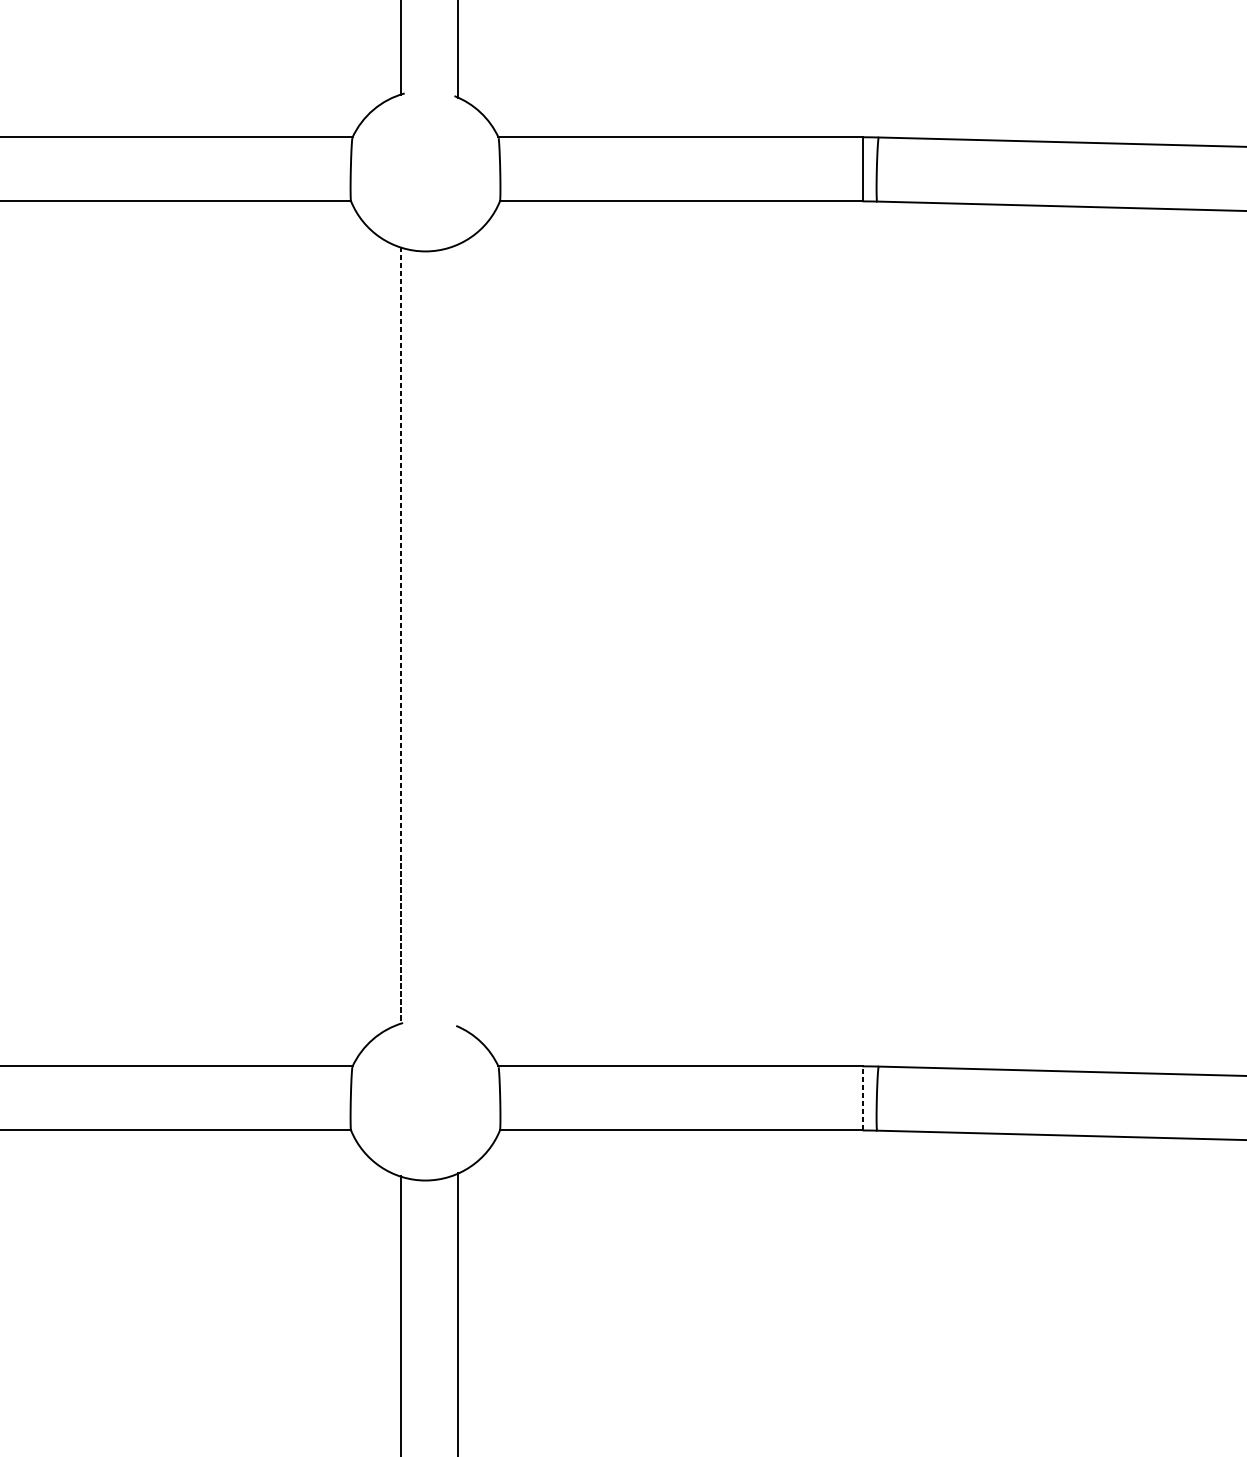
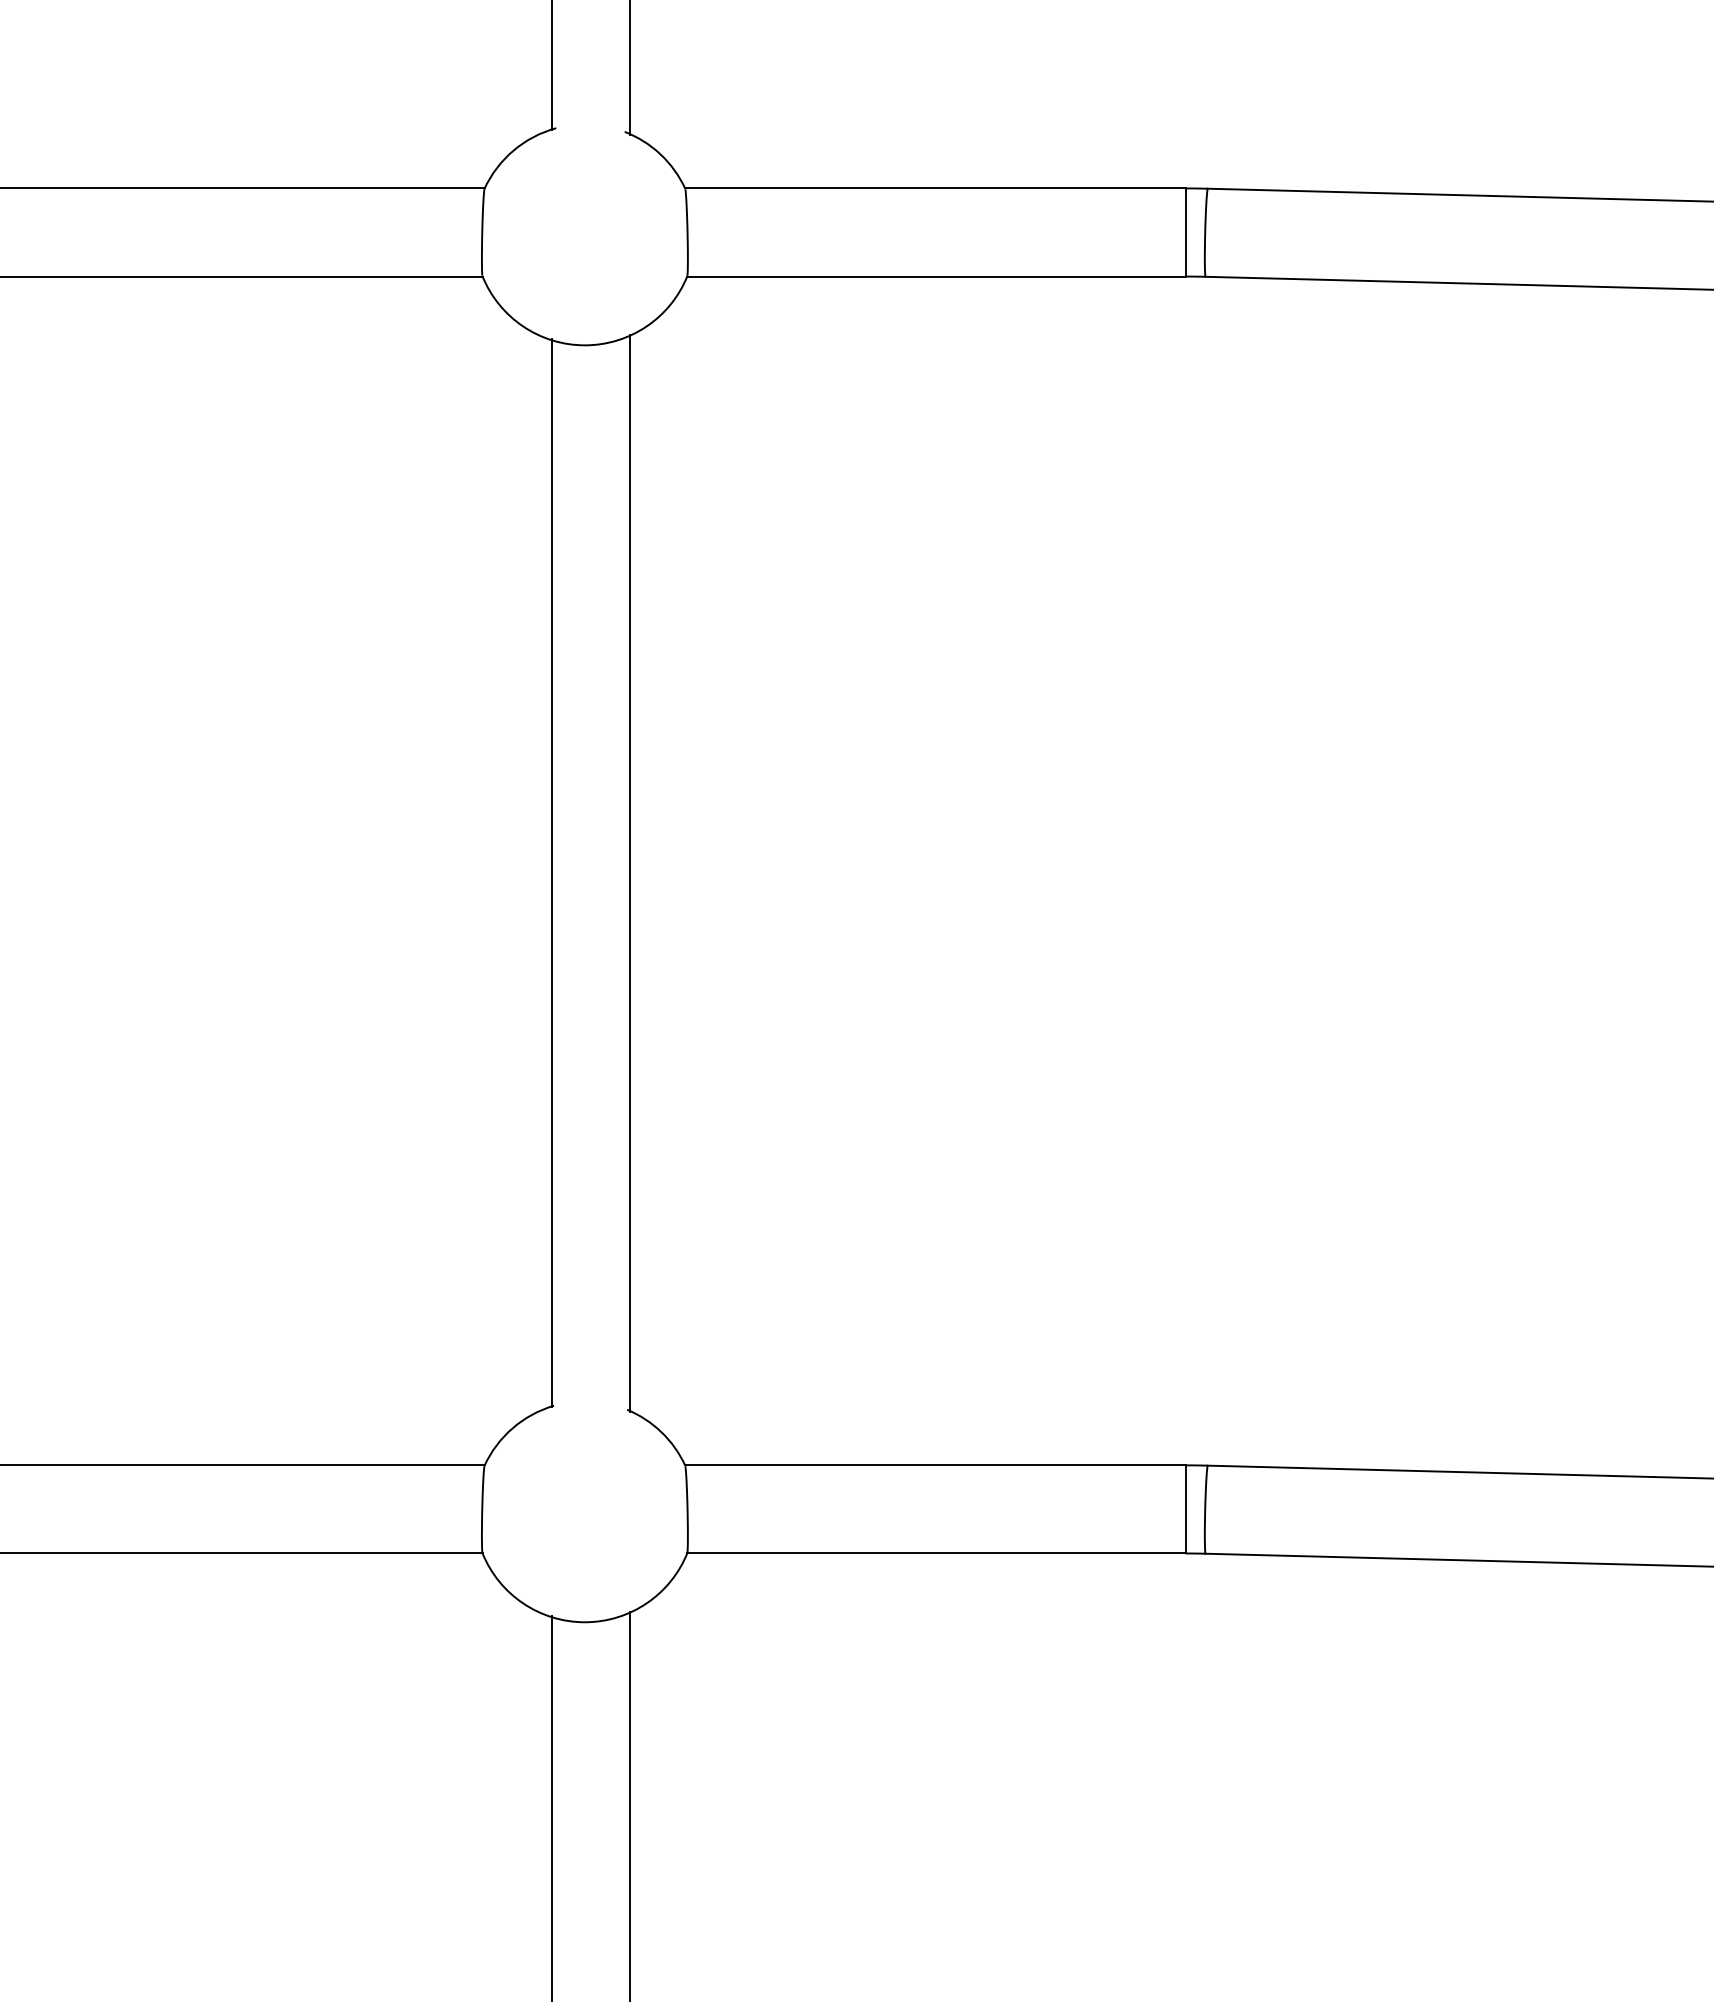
line: (401, 635) -> (551, 873), dashed -> solid
line: (458, 635) -> (630, 872), added
line: (862, 1097) -> (1185, 1508), dashed -> solid

